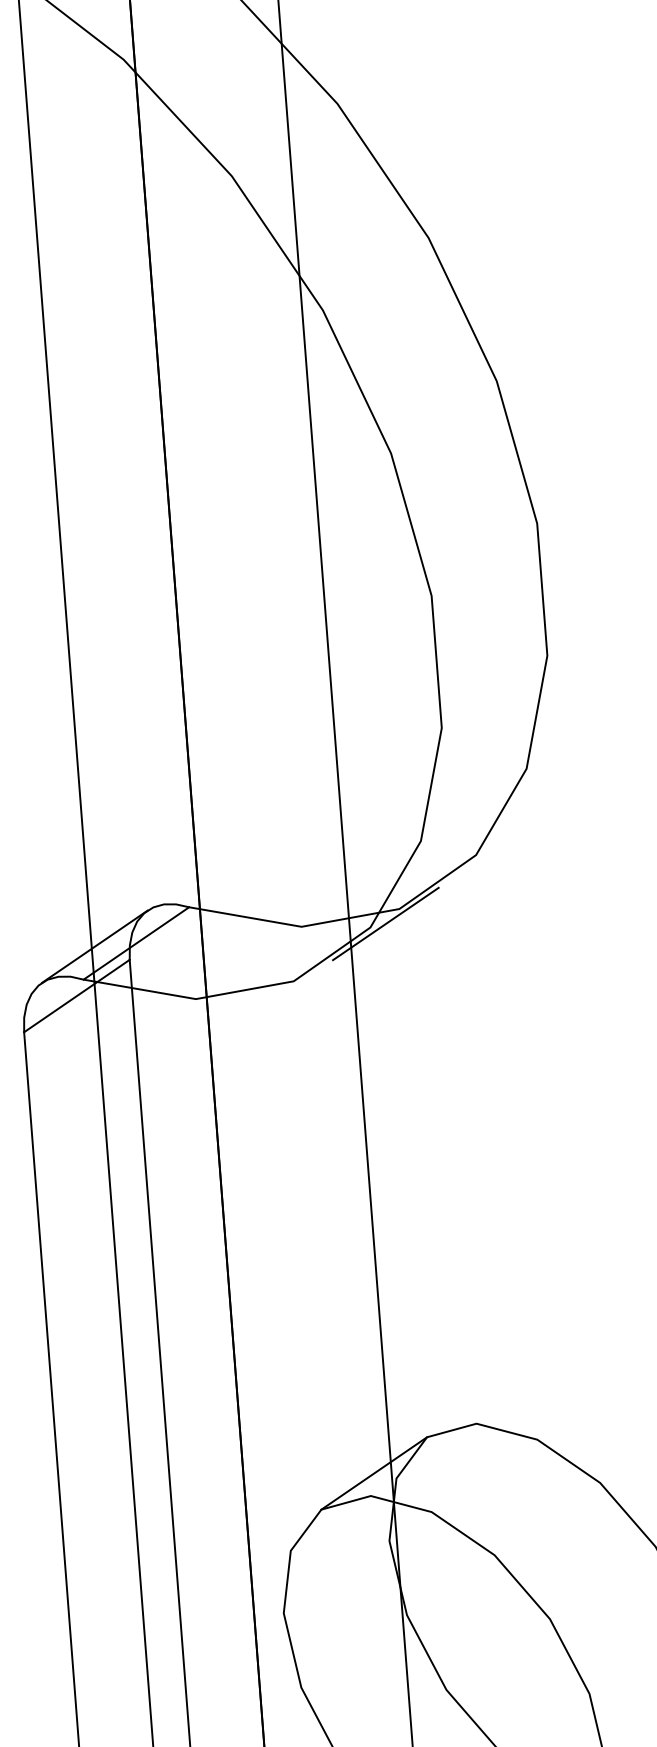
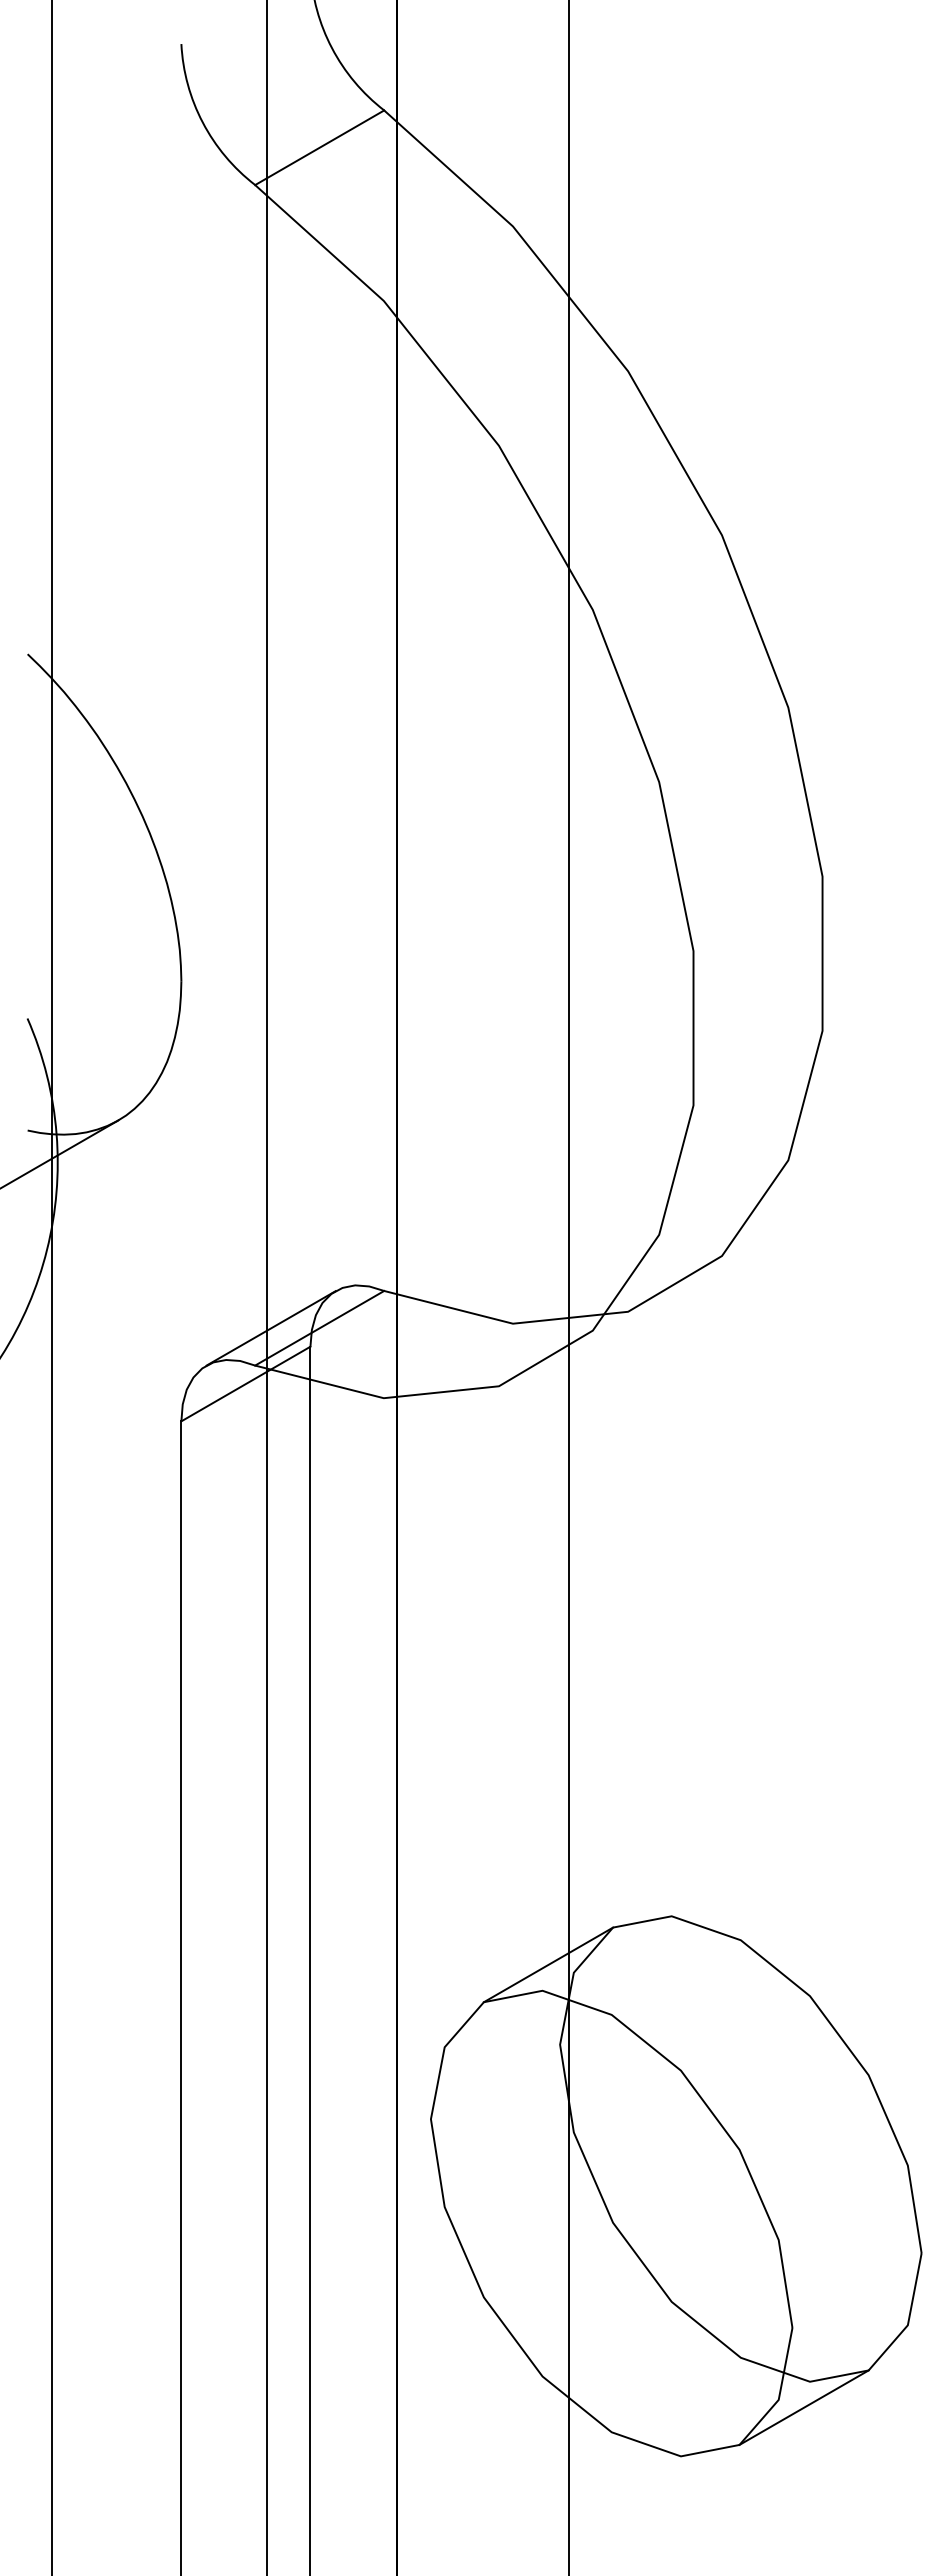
line: (385, 923) -> (610, 1327), removed

